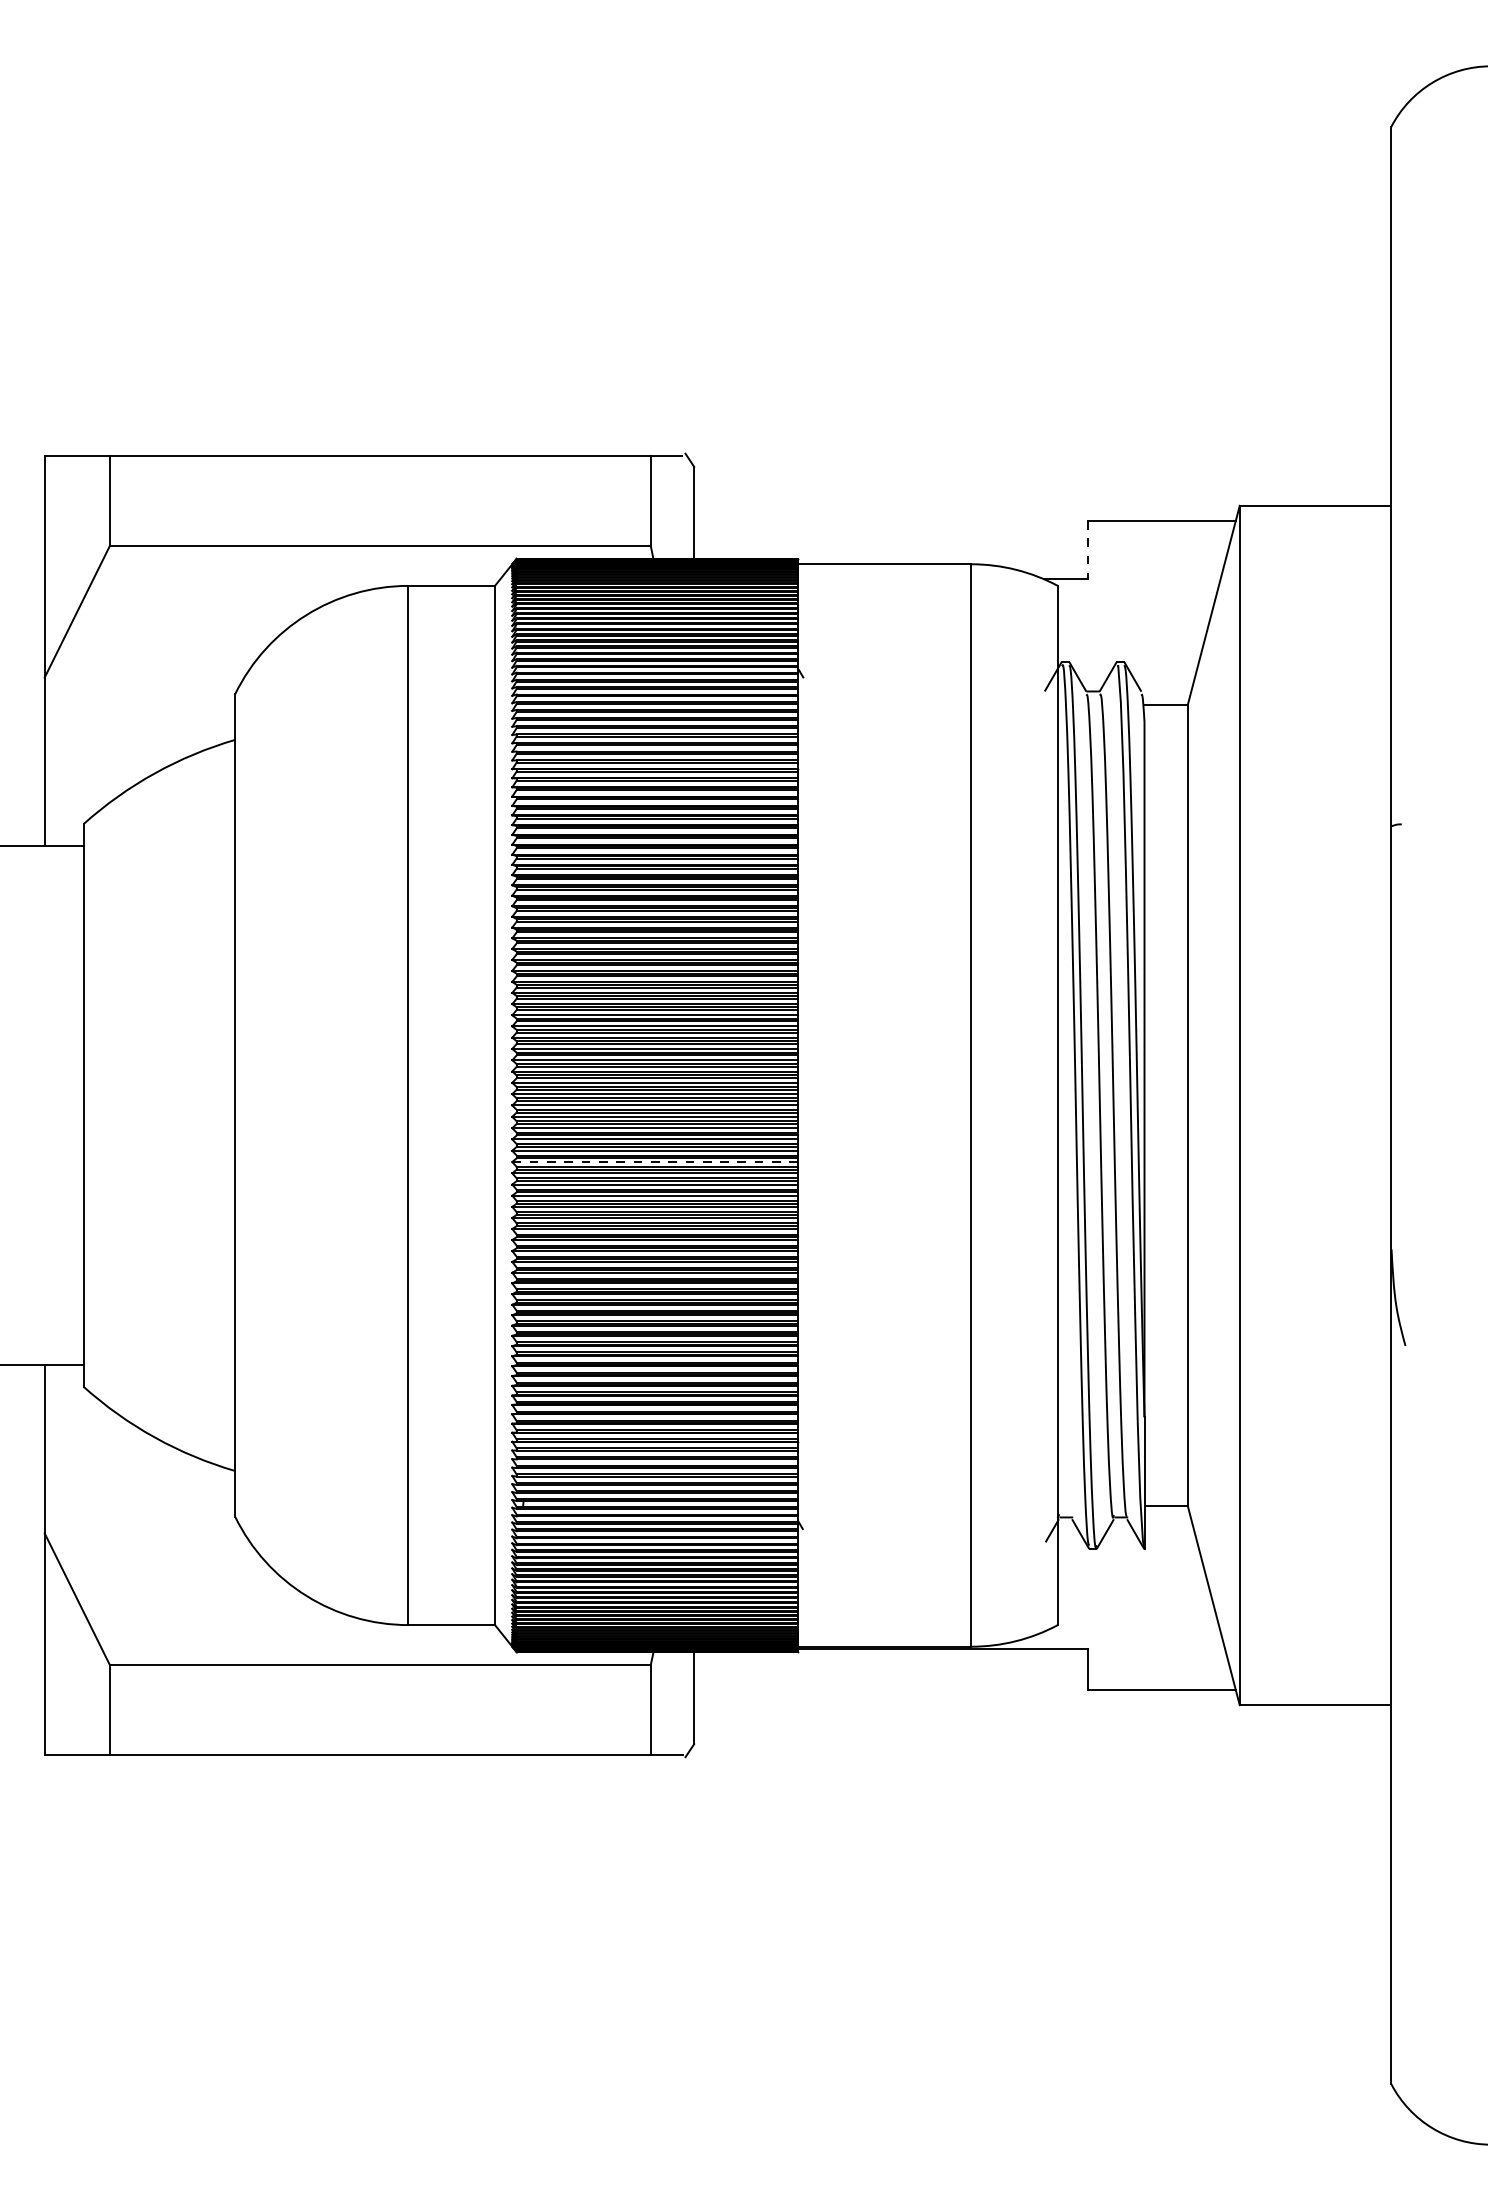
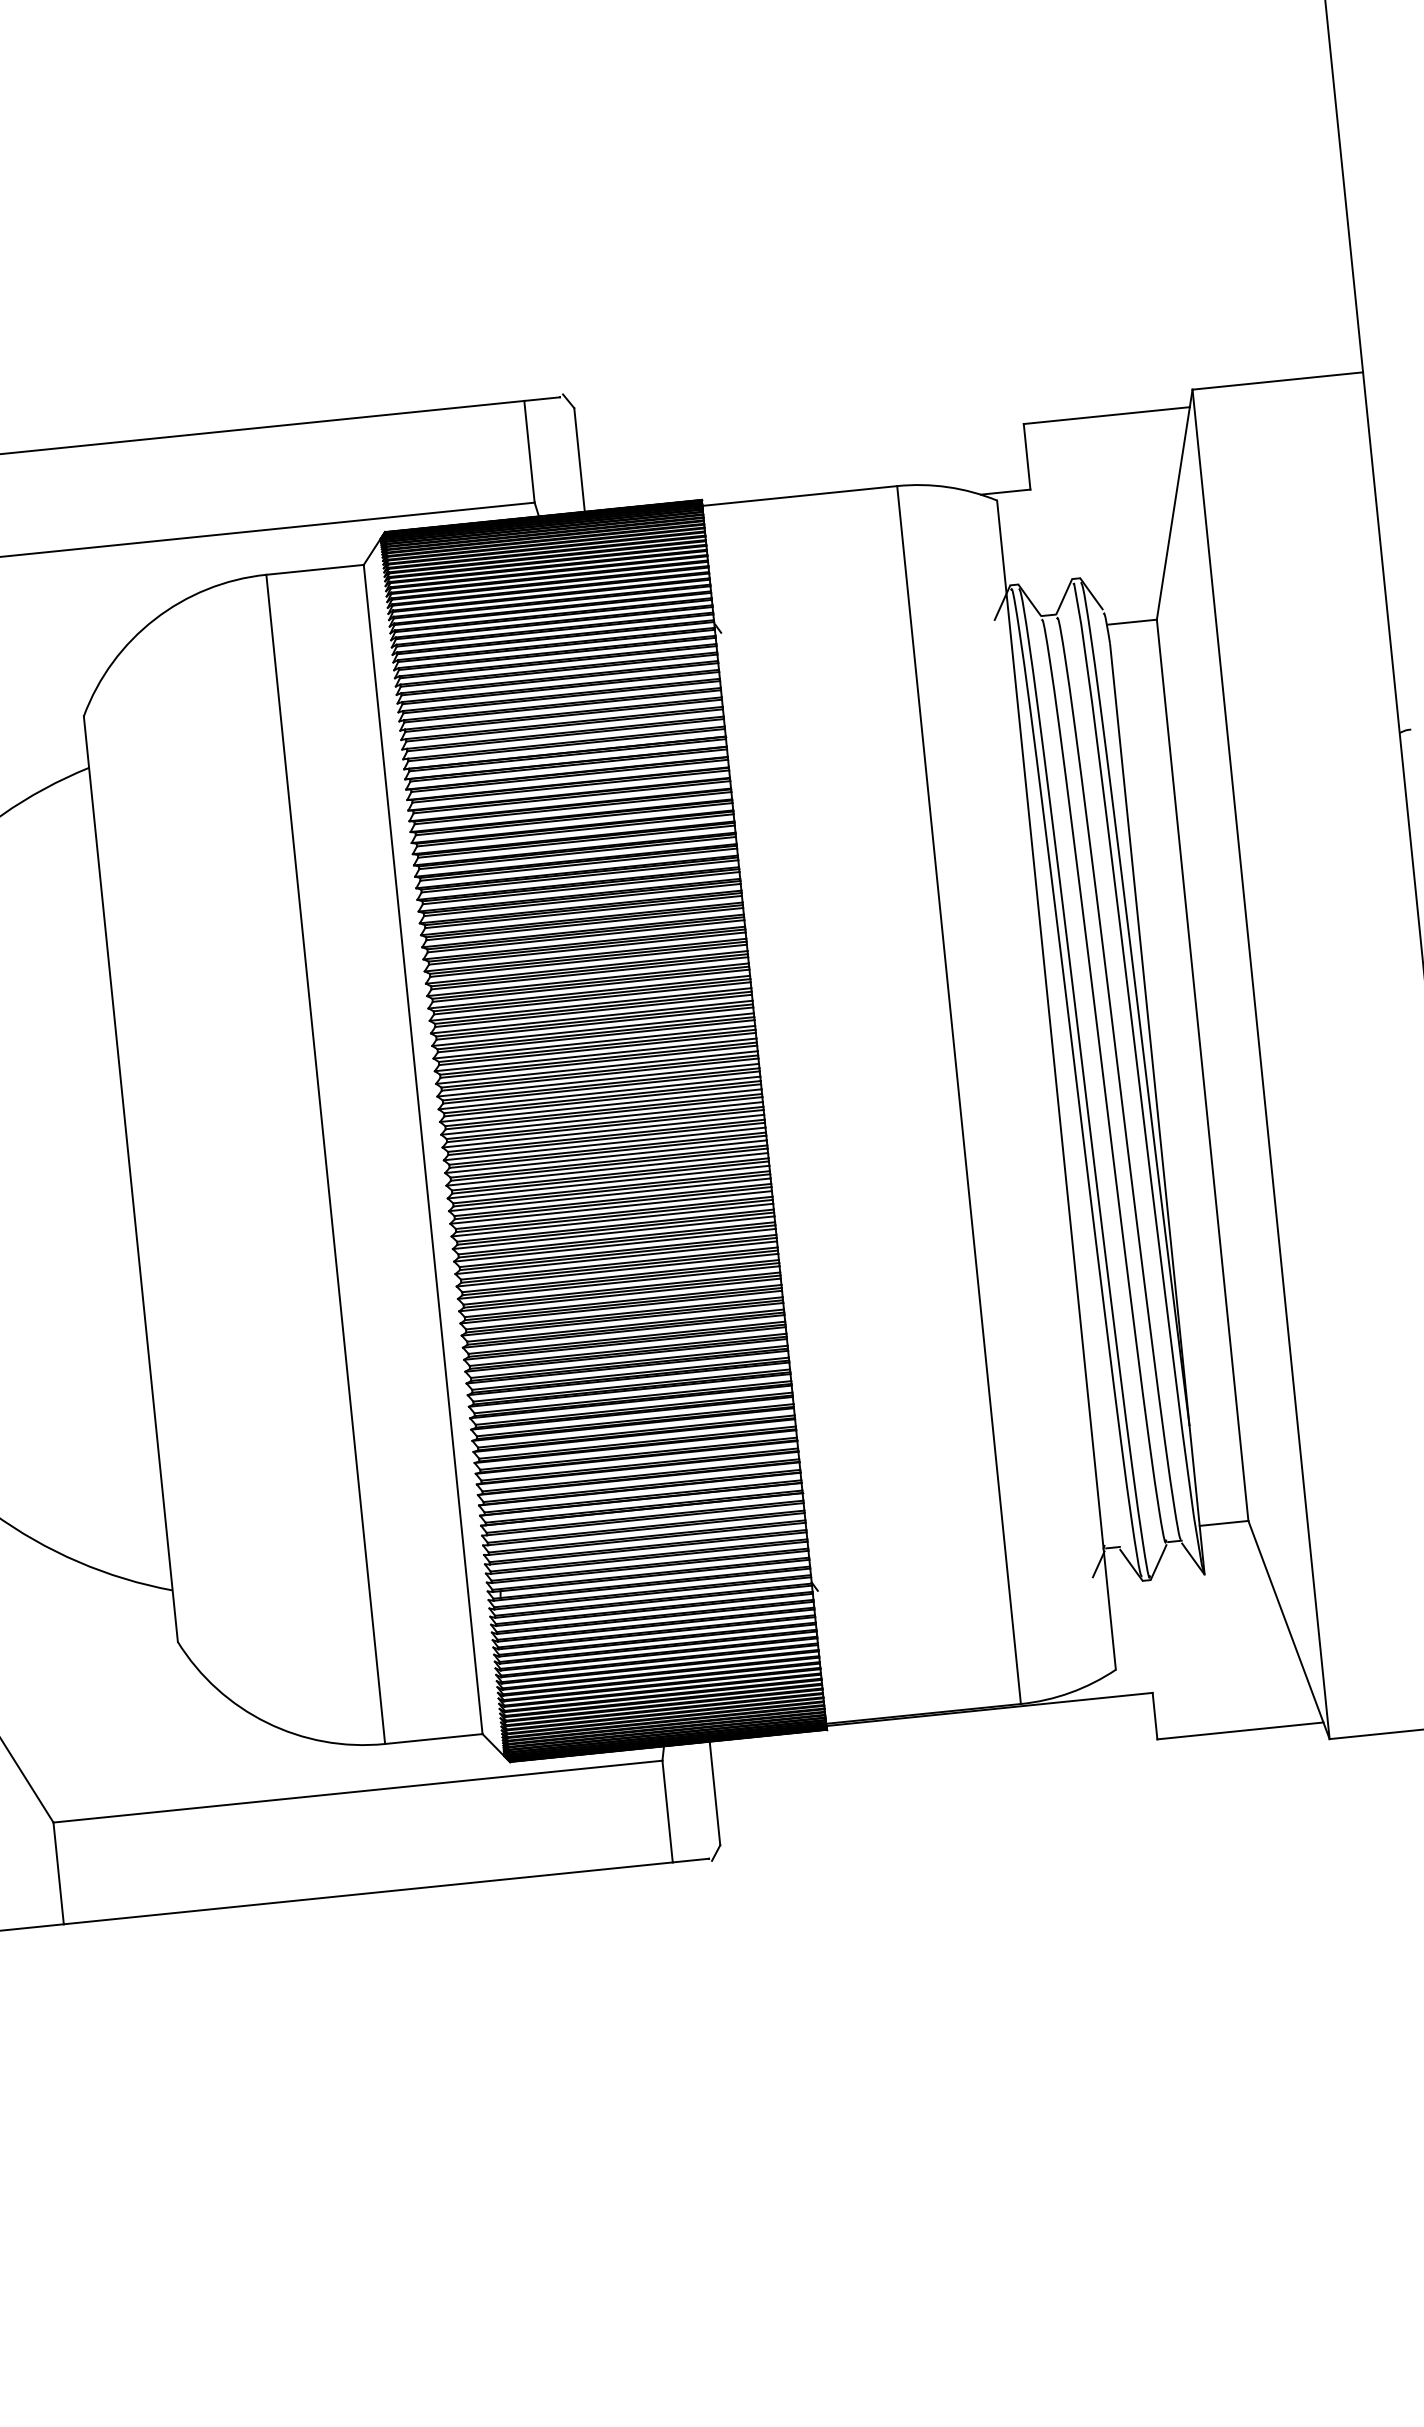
line: (1088, 550) -> (1027, 457), dashed -> solid
line: (655, 1162) -> (610, 1195), dashed -> solid

